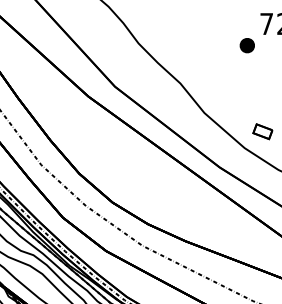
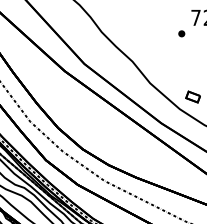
part: (247, 45) -> (181, 33), size x0.62

